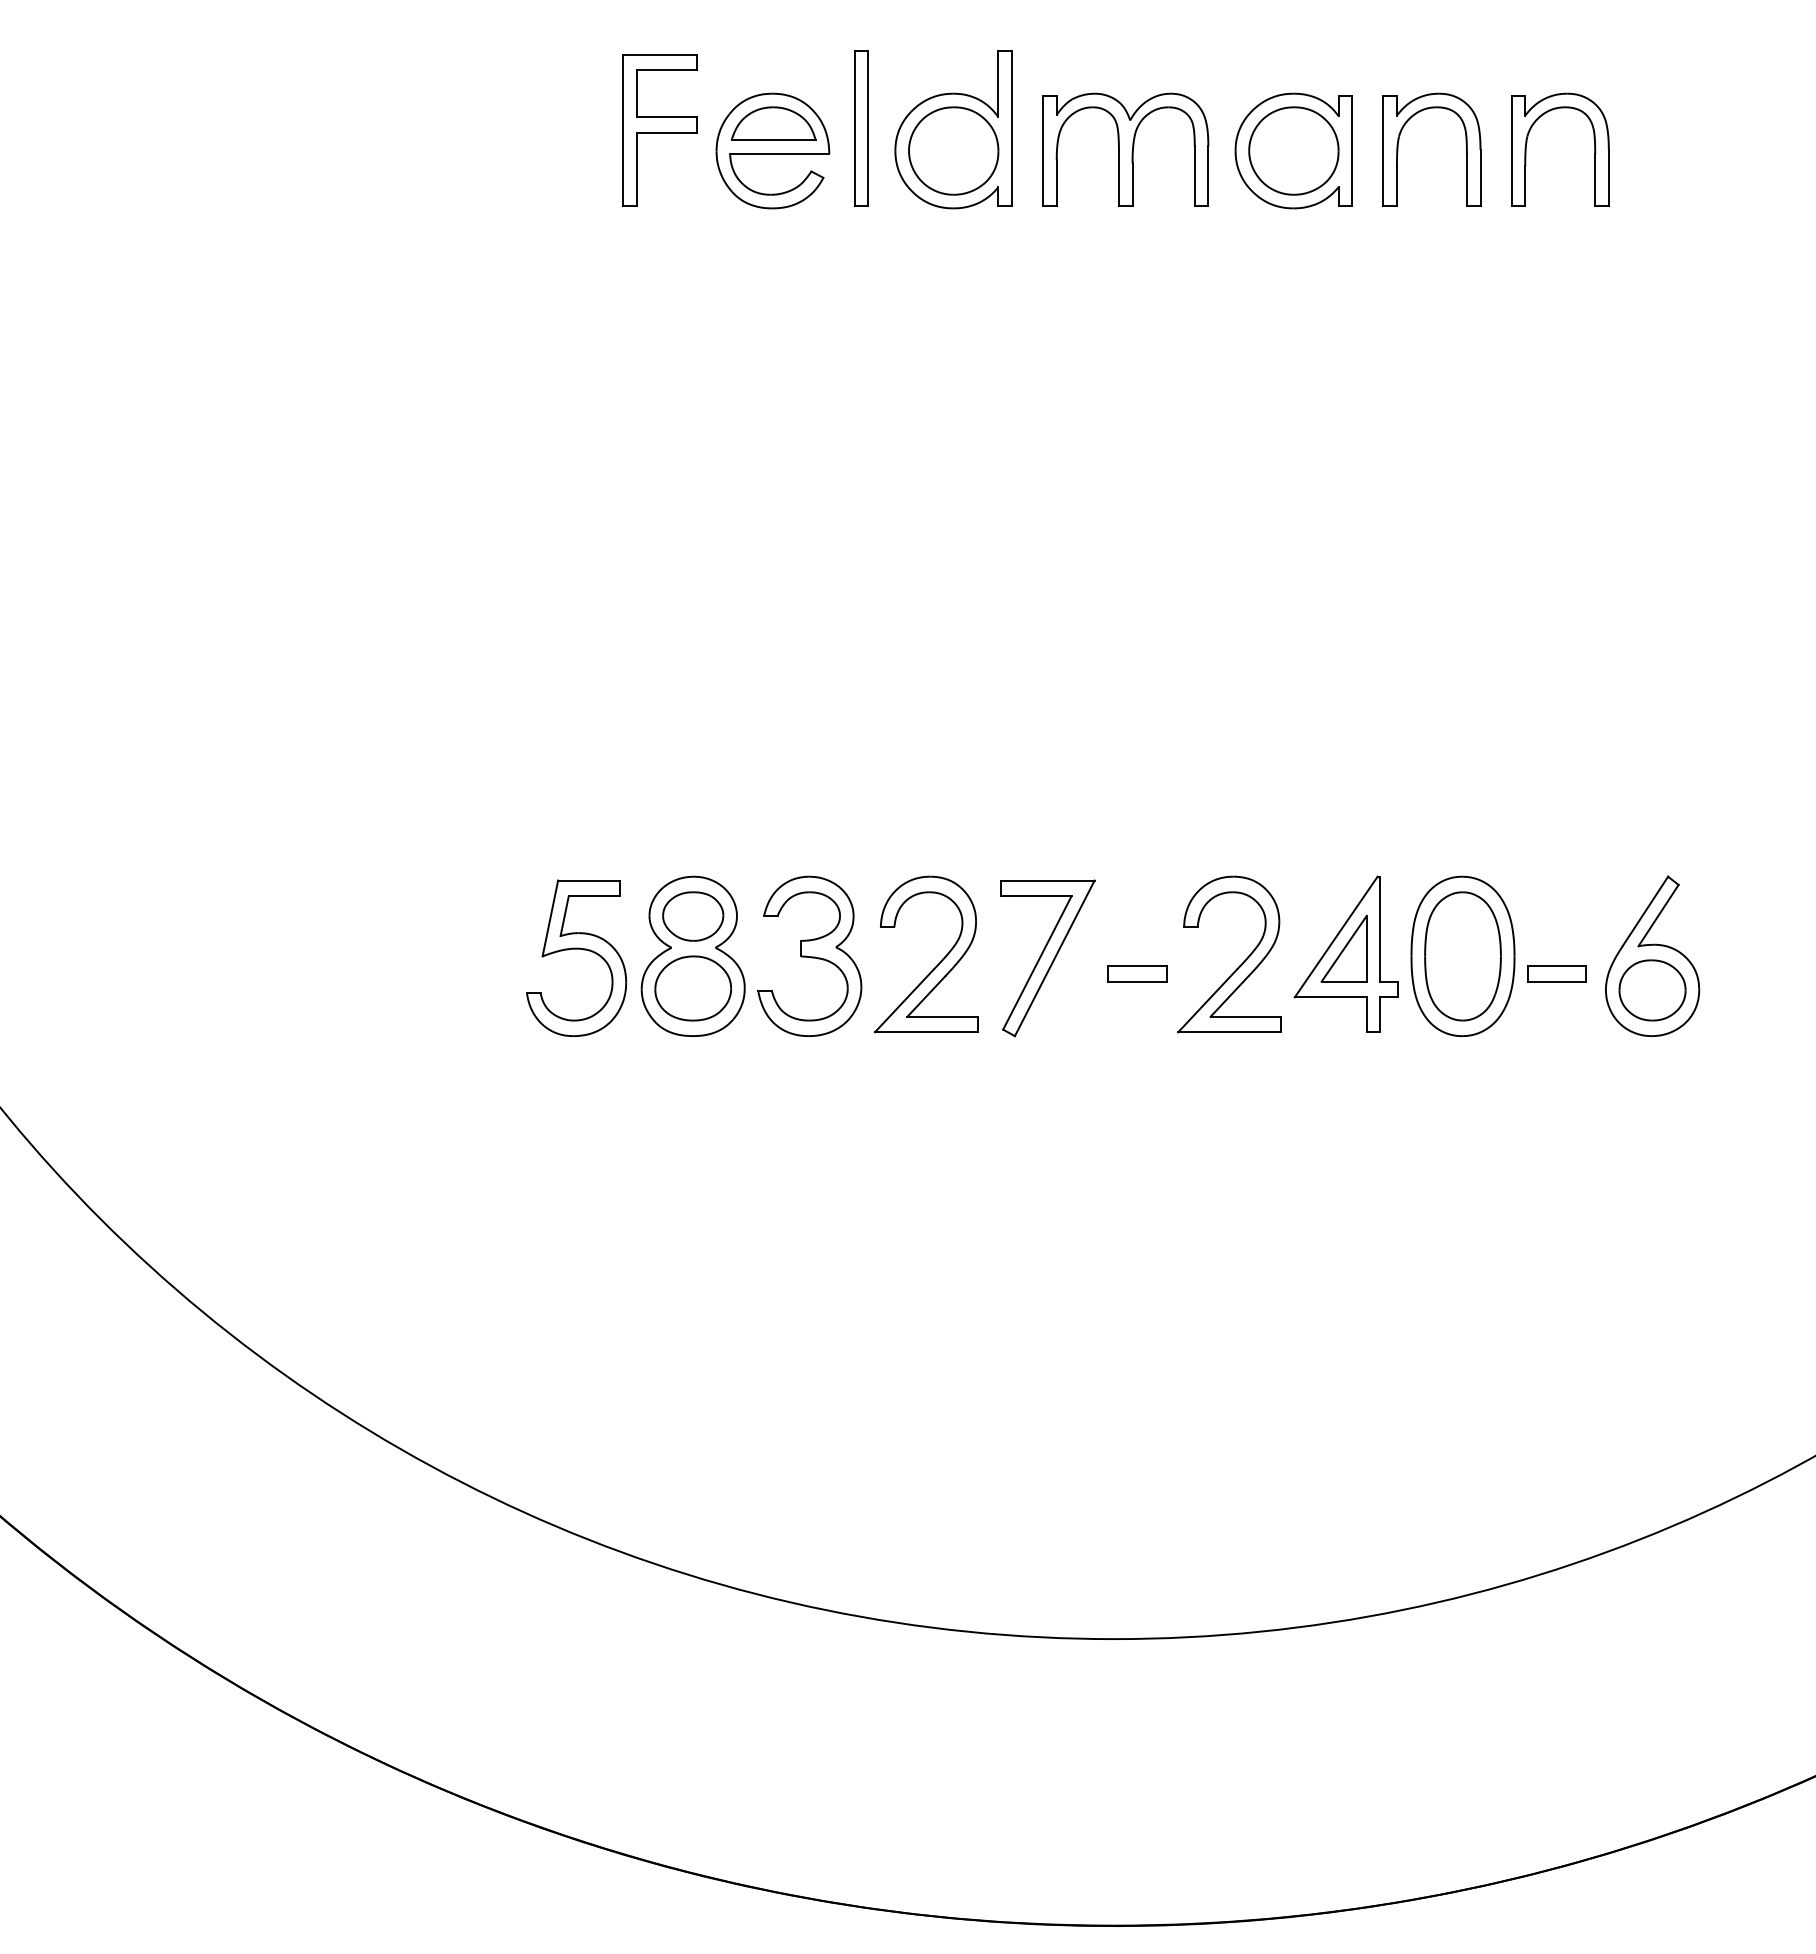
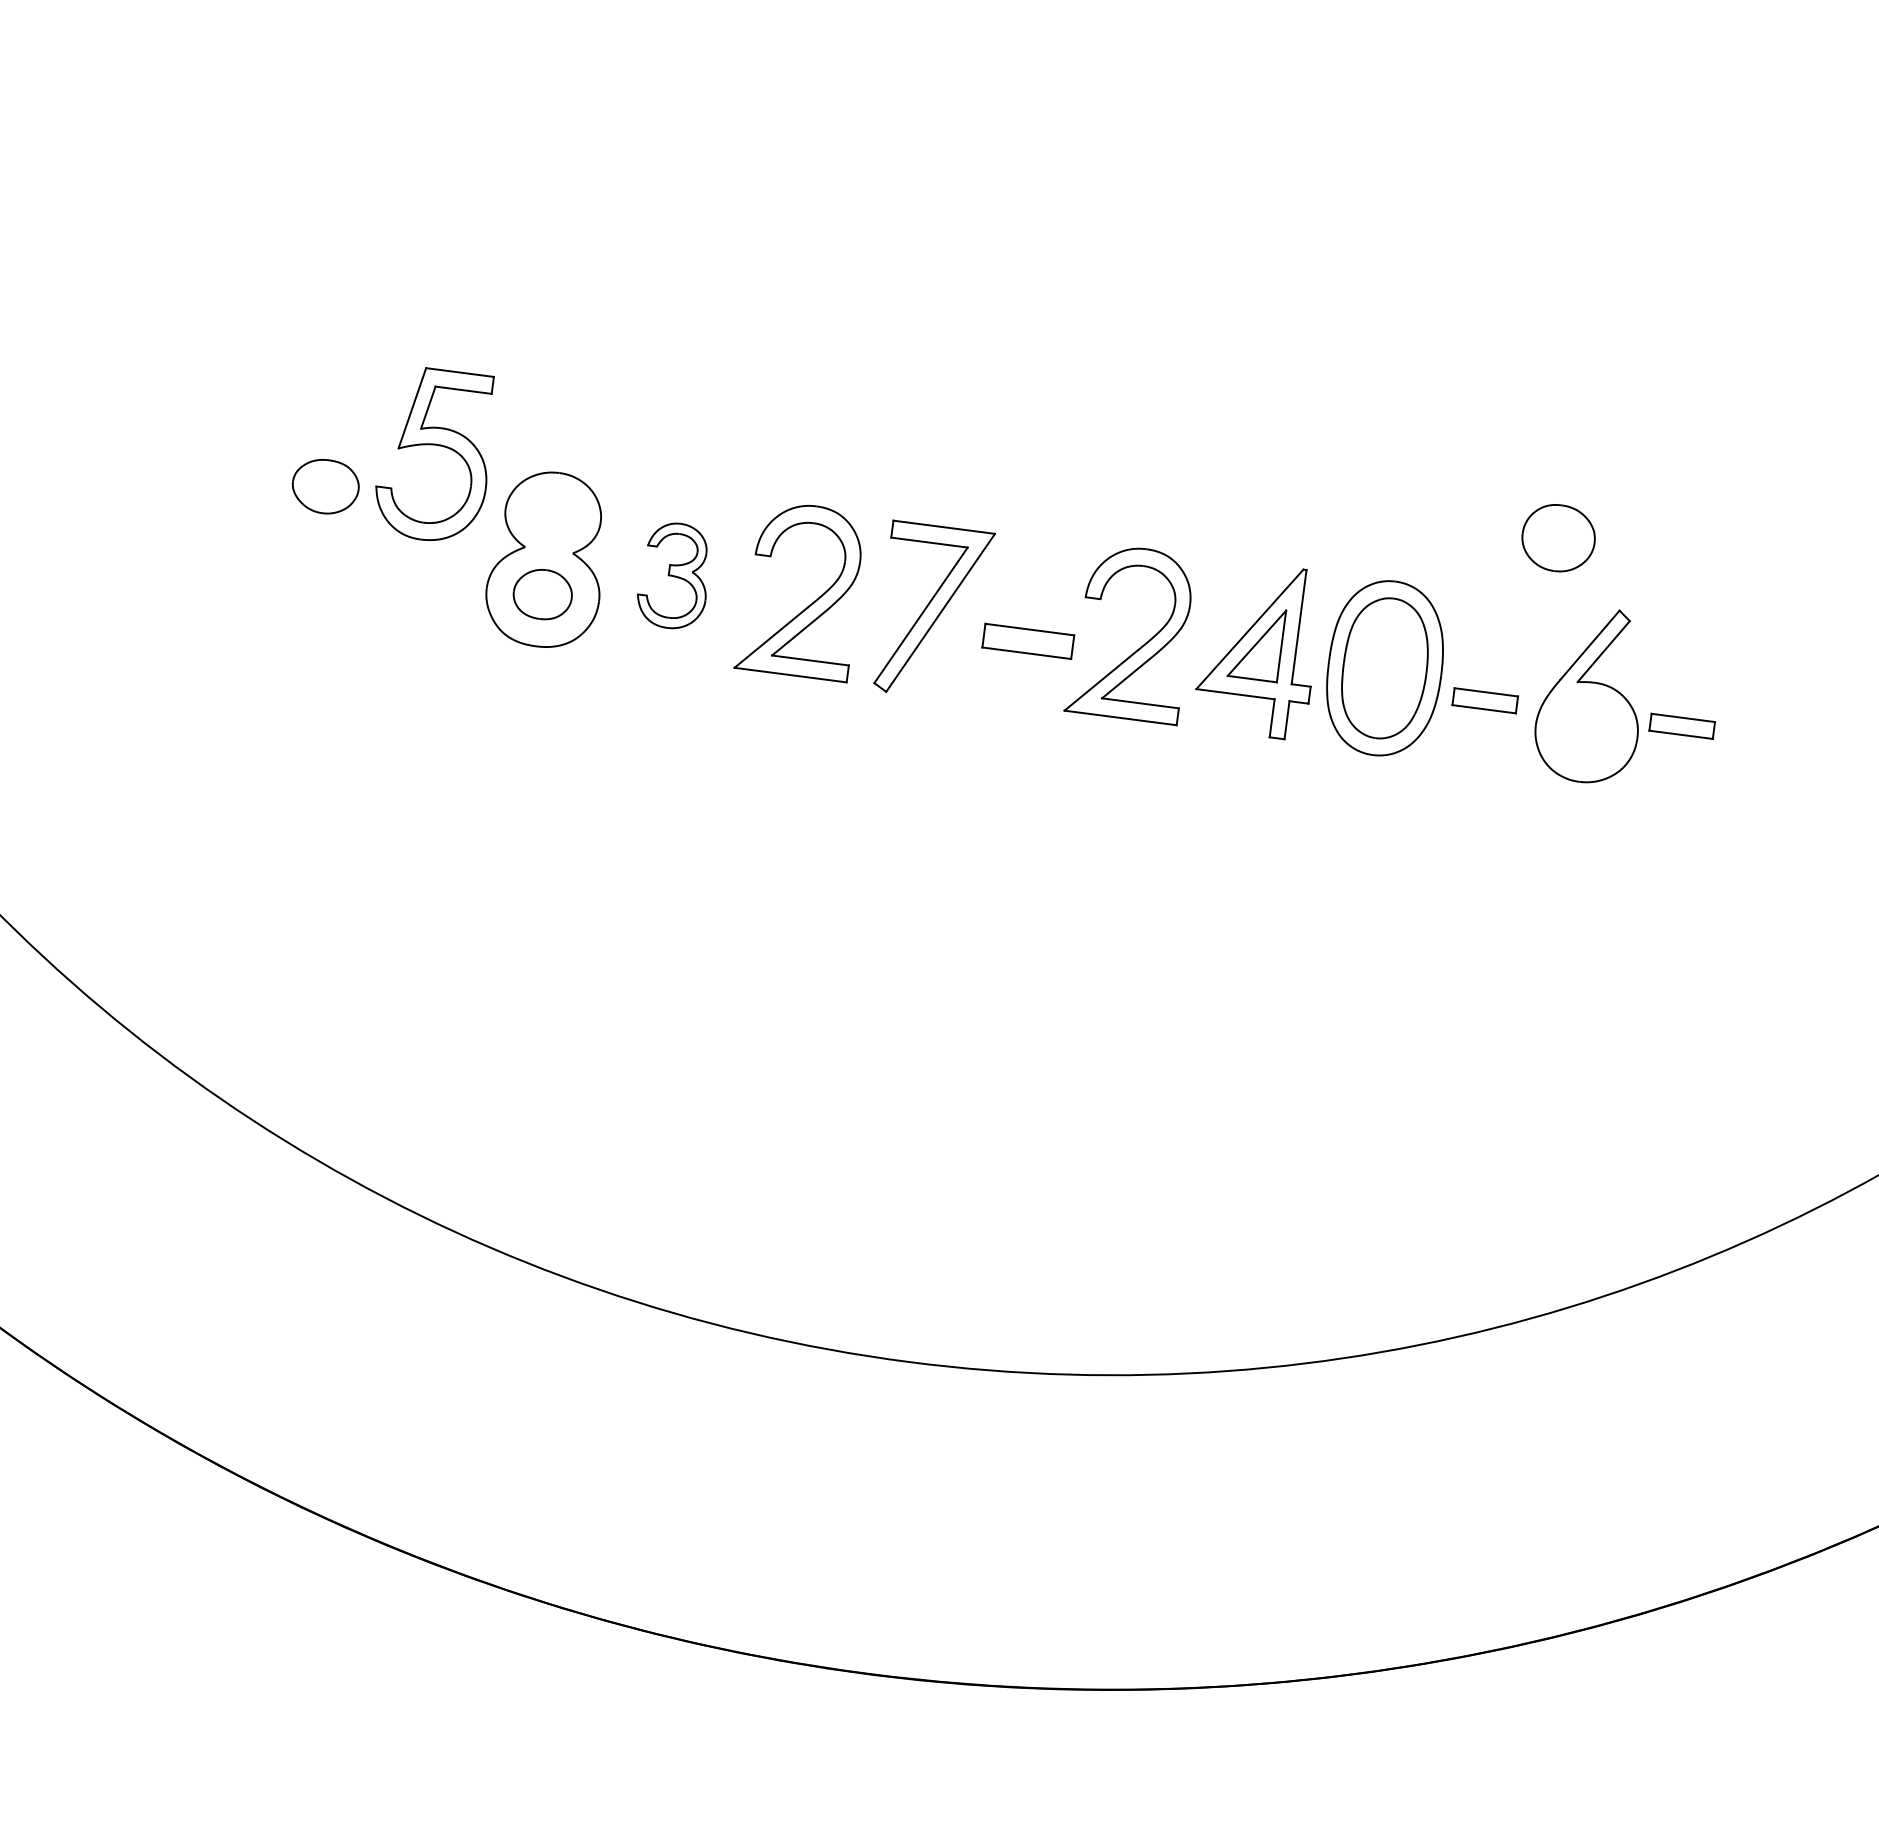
part: (693, 916) -> (325, 486), moved
part: (576, 949) -> (436, 445), moved
part: (809, 955) -> (674, 575), size x0.6
part: (1137, 973) -> (1028, 641), size x1.4
part: (1737, 973) -> (1681, 725), added
part: (692, 988) -> (542, 594), size x0.7
part: (1652, 990) -> (1558, 538), moved

